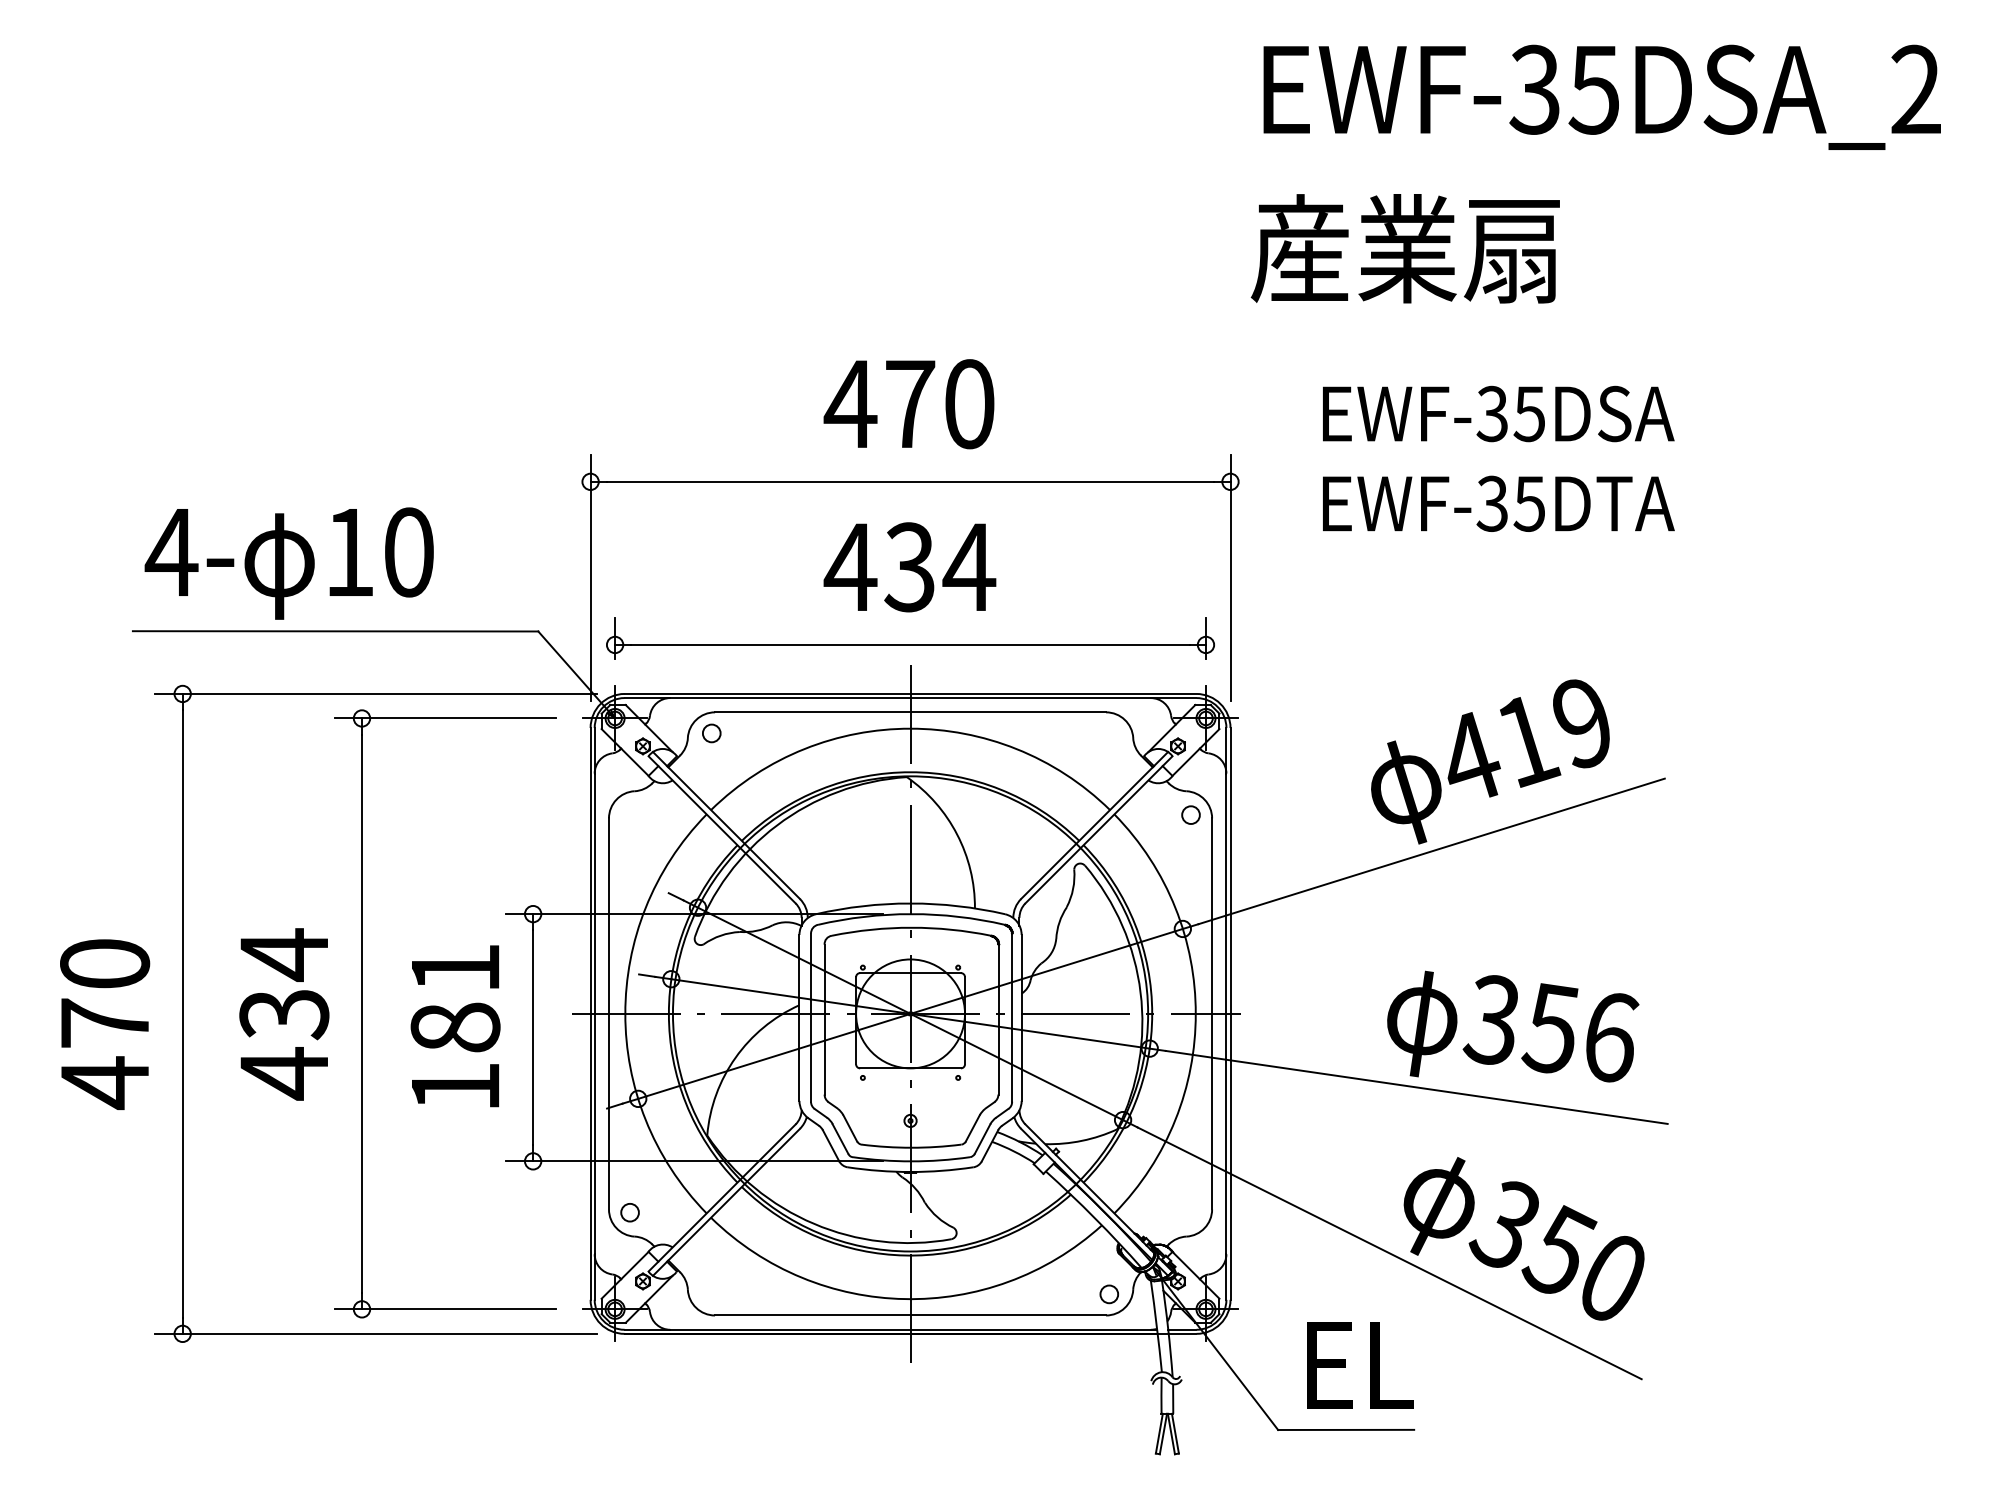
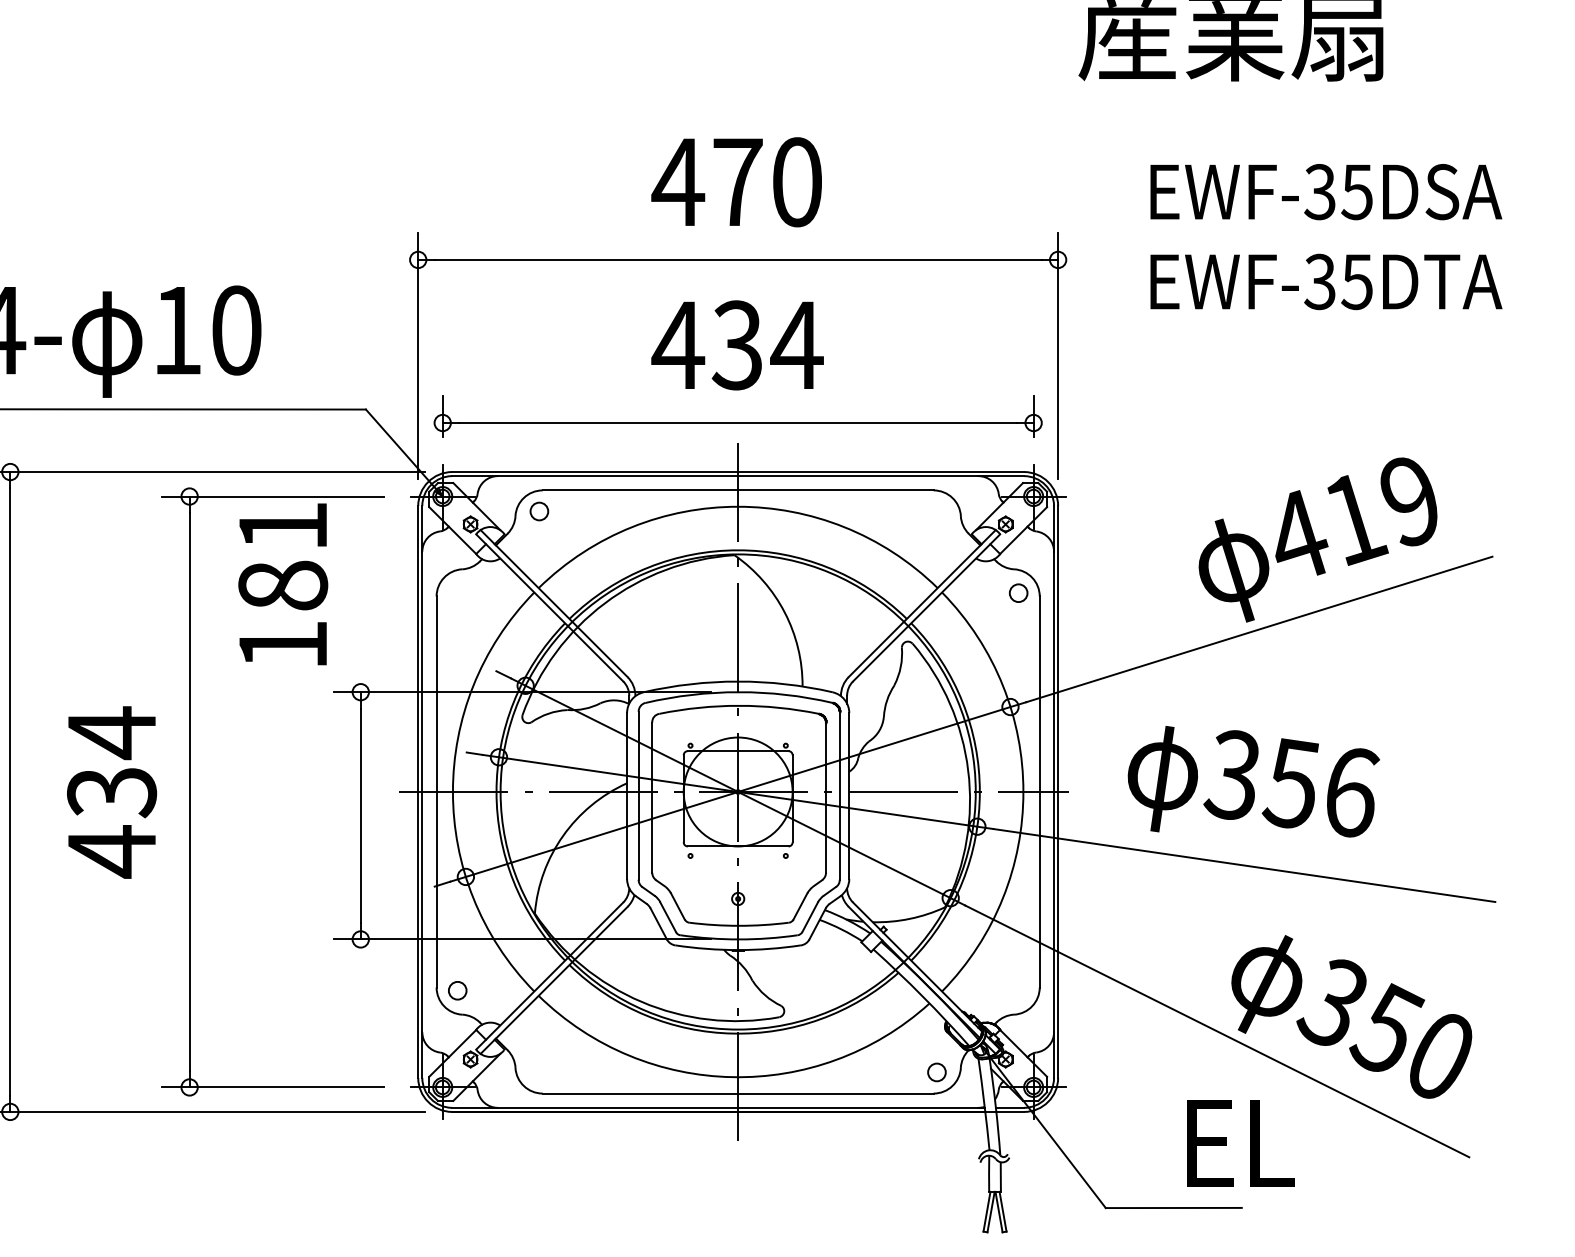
text: (455, 1026) -> (283, 584), moved
text: (1513, 1026) -> (1254, 781), moved
text: (1360, 1365) -> (1241, 1143), moved

